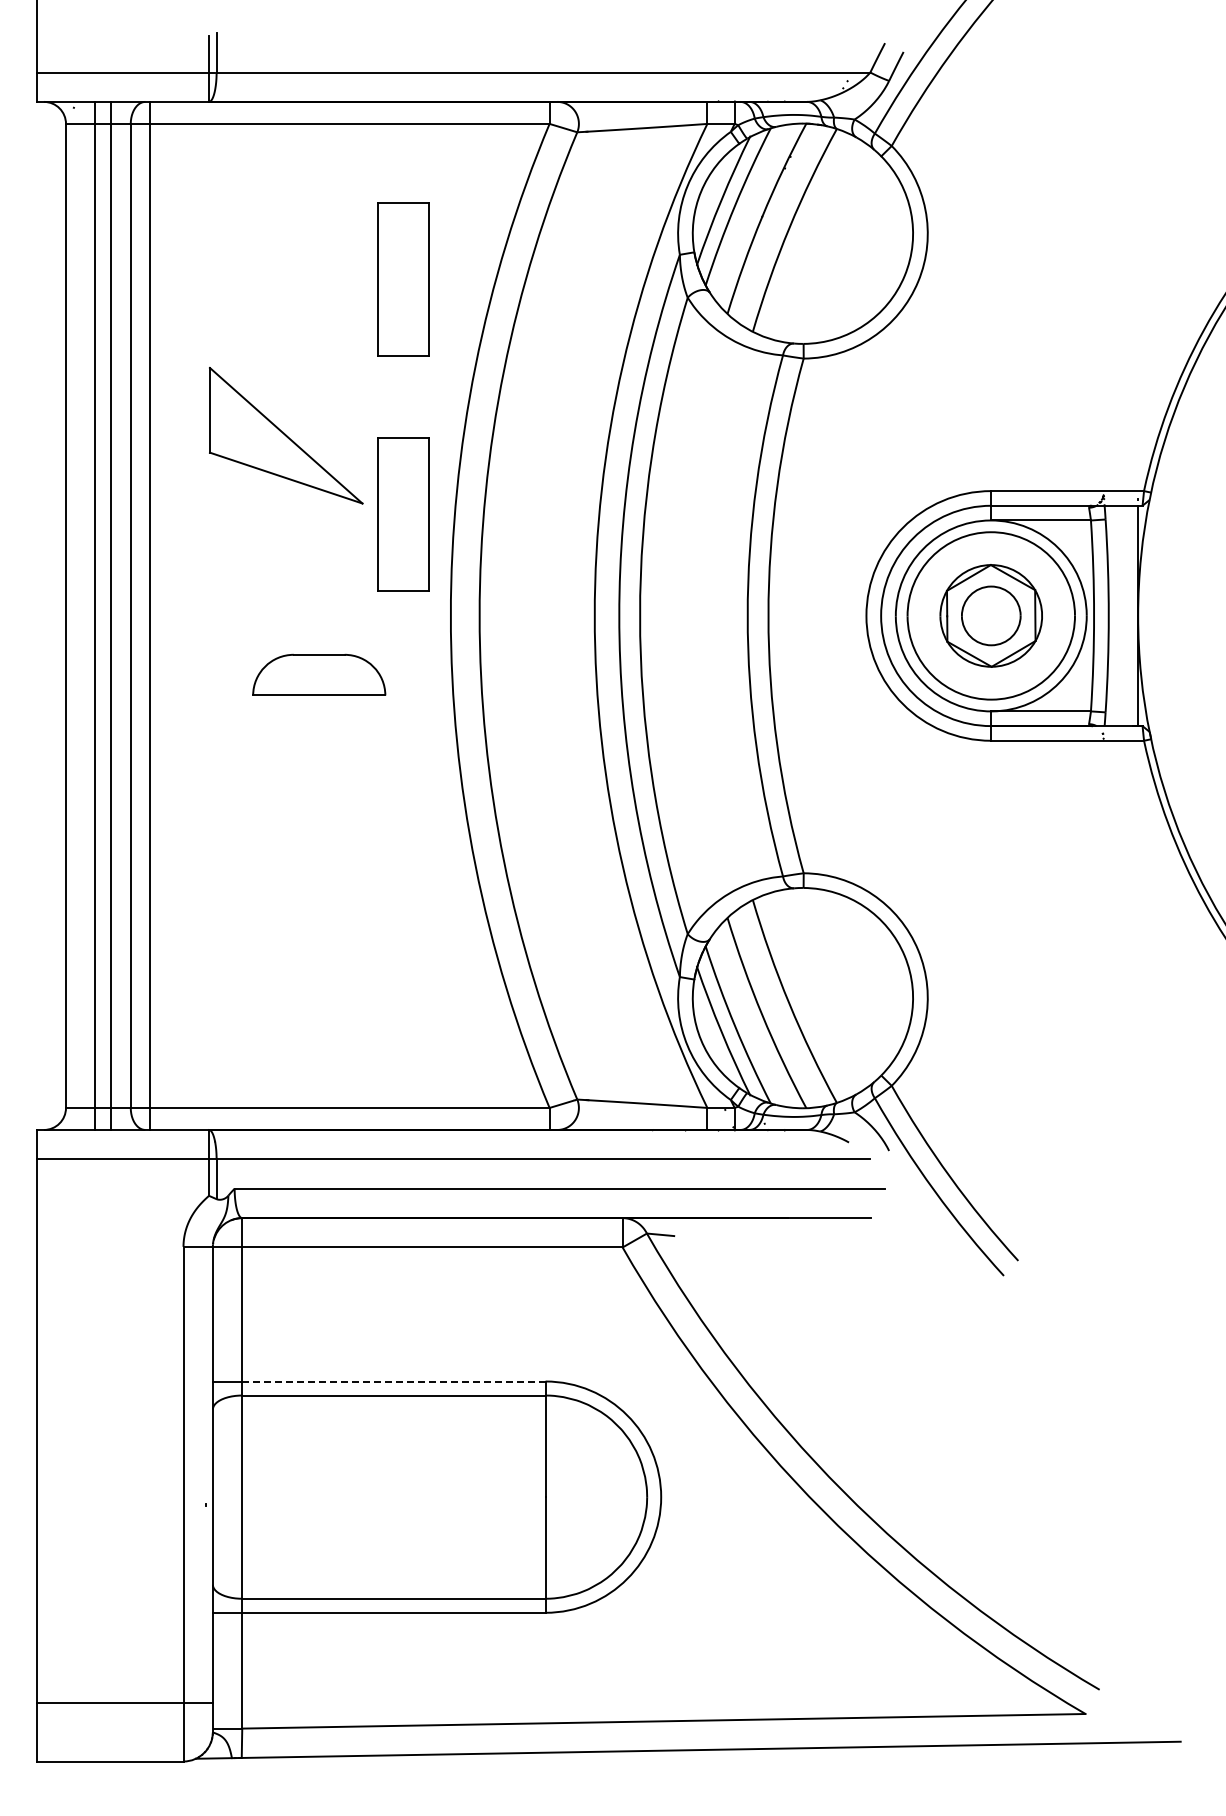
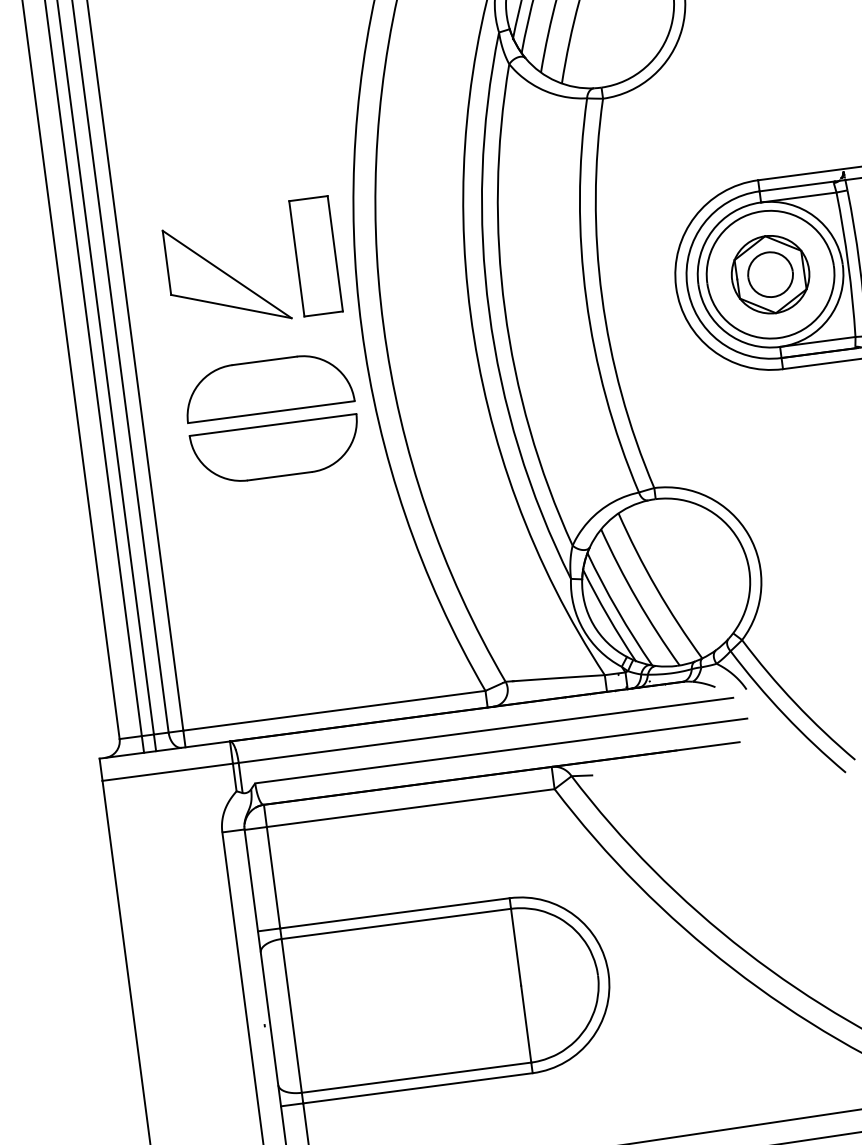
part: (403, 279) -> (292, 78), removed
part: (286, 435) -> (227, 274), moved
part: (319, 674) -> (268, 385), size x1.67
part: (319, 759) -> (276, 450), added
line: (393, 1381) -> (394, 913), dashed -> solid

